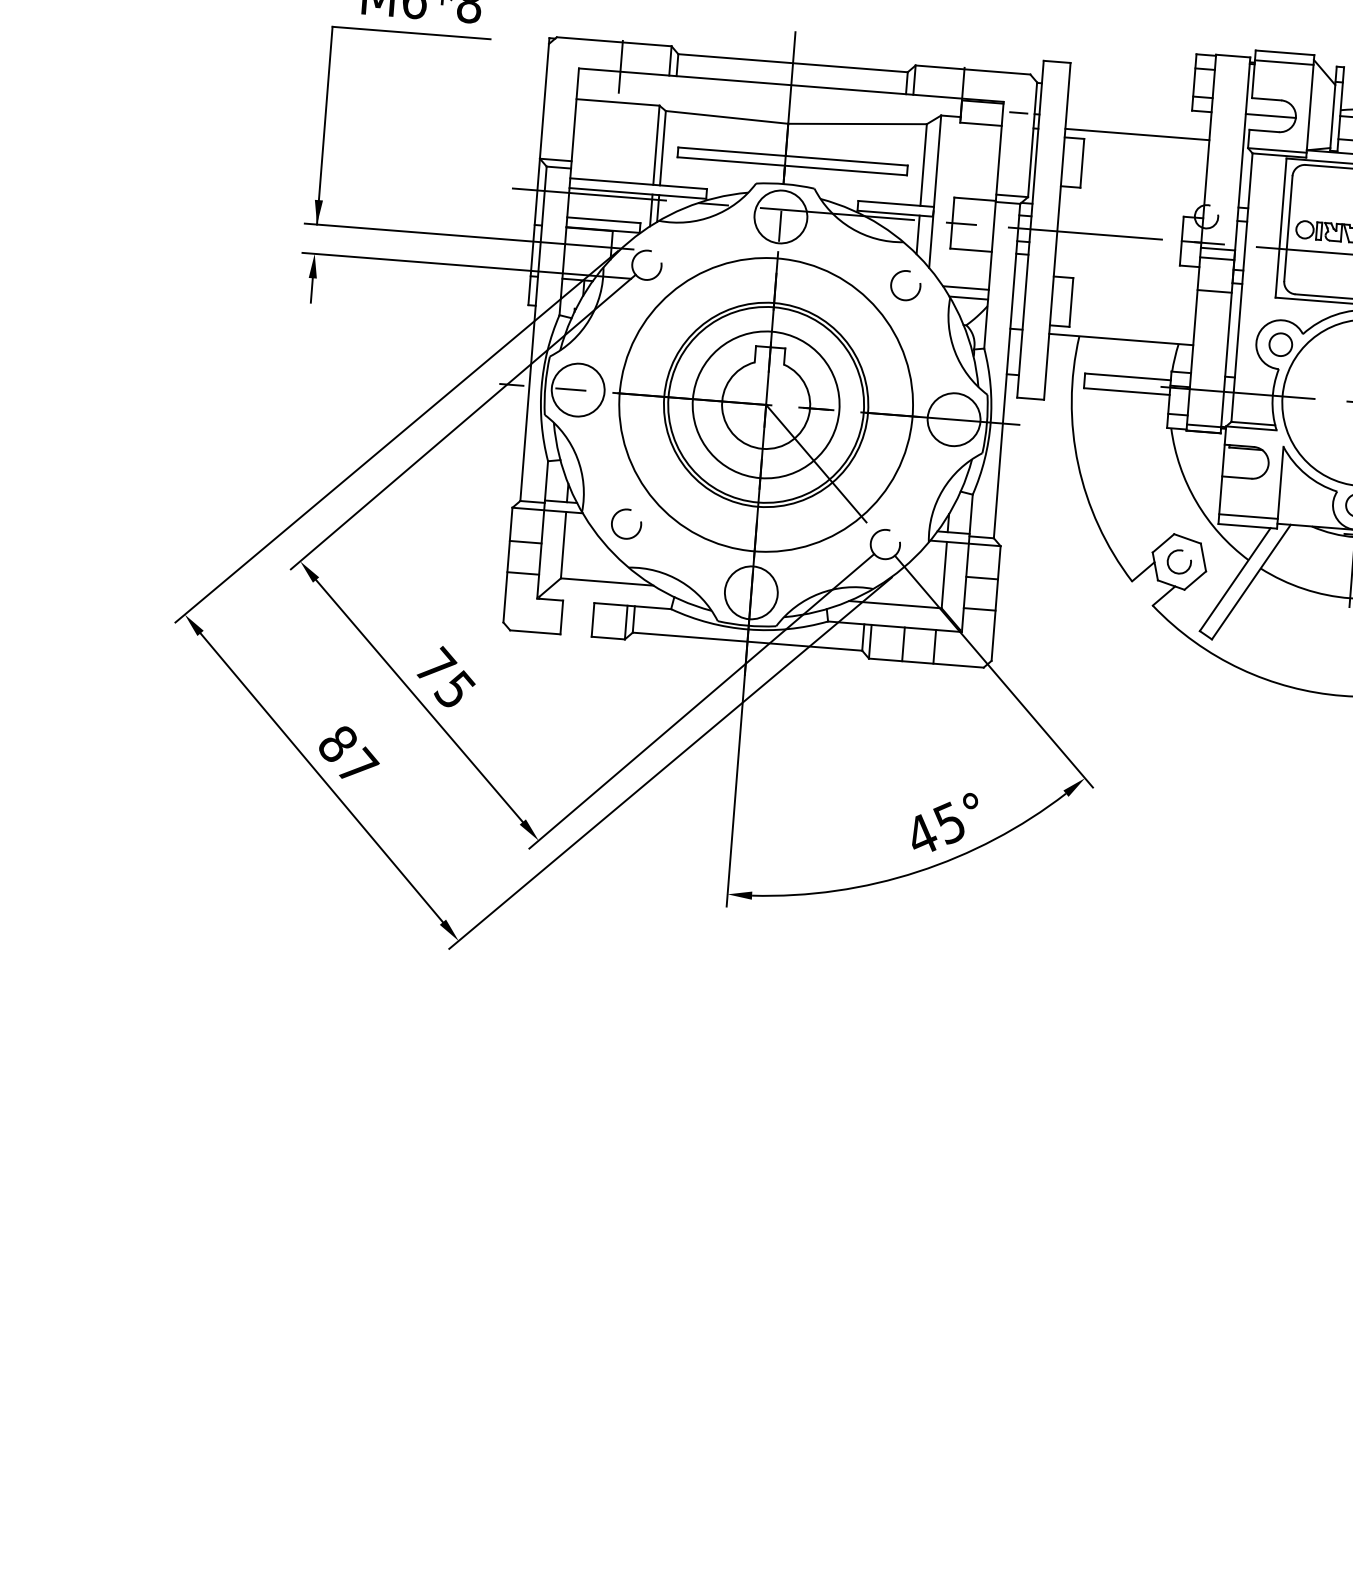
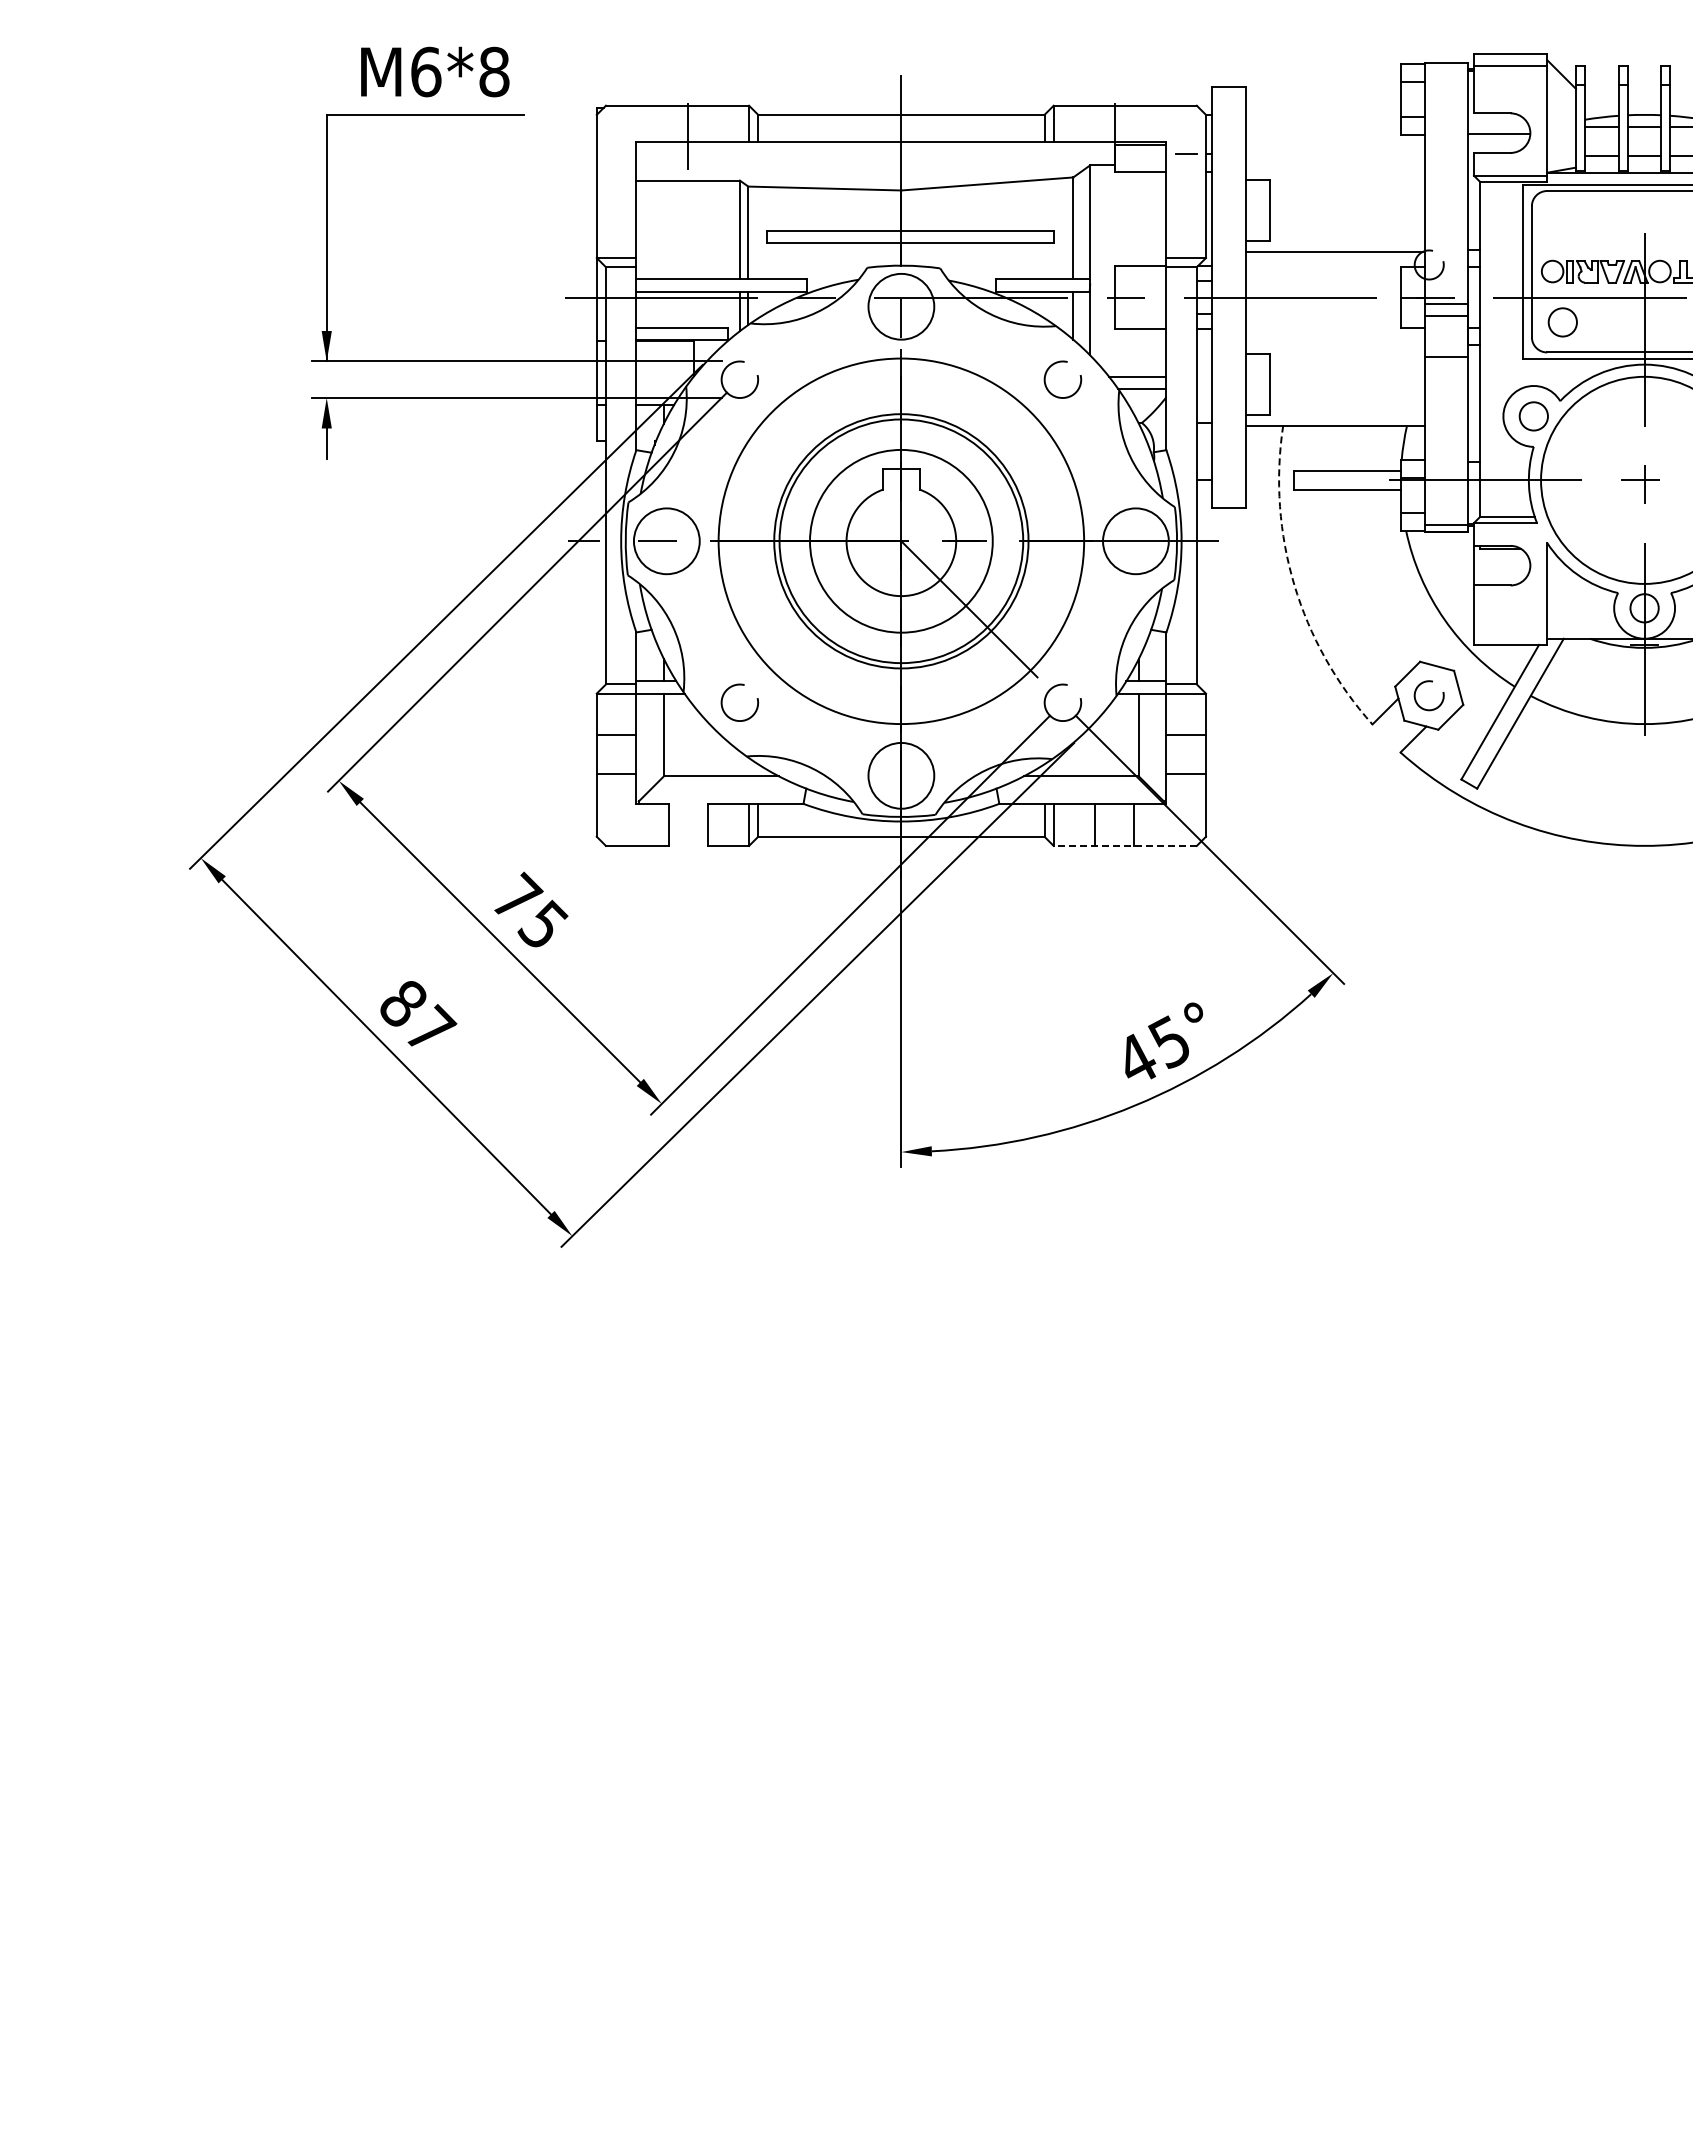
line: (1137, 134) -> (1335, 251), moved
circle: (1309, 271) -> (1562, 322), added
arc: (1078, 465) -> (1294, 585), solid -> dashed
line: (1248, 516) -> (1510, 632), removed
line: (926, 662) -> (1125, 845), solid -> dashed

